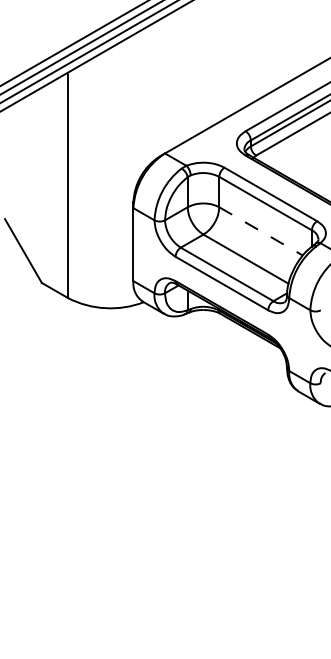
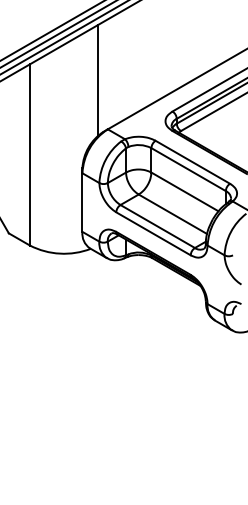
line: (152, 92) -> (97, 80), added
line: (261, 231) -> (185, 192), dashed -> solid

